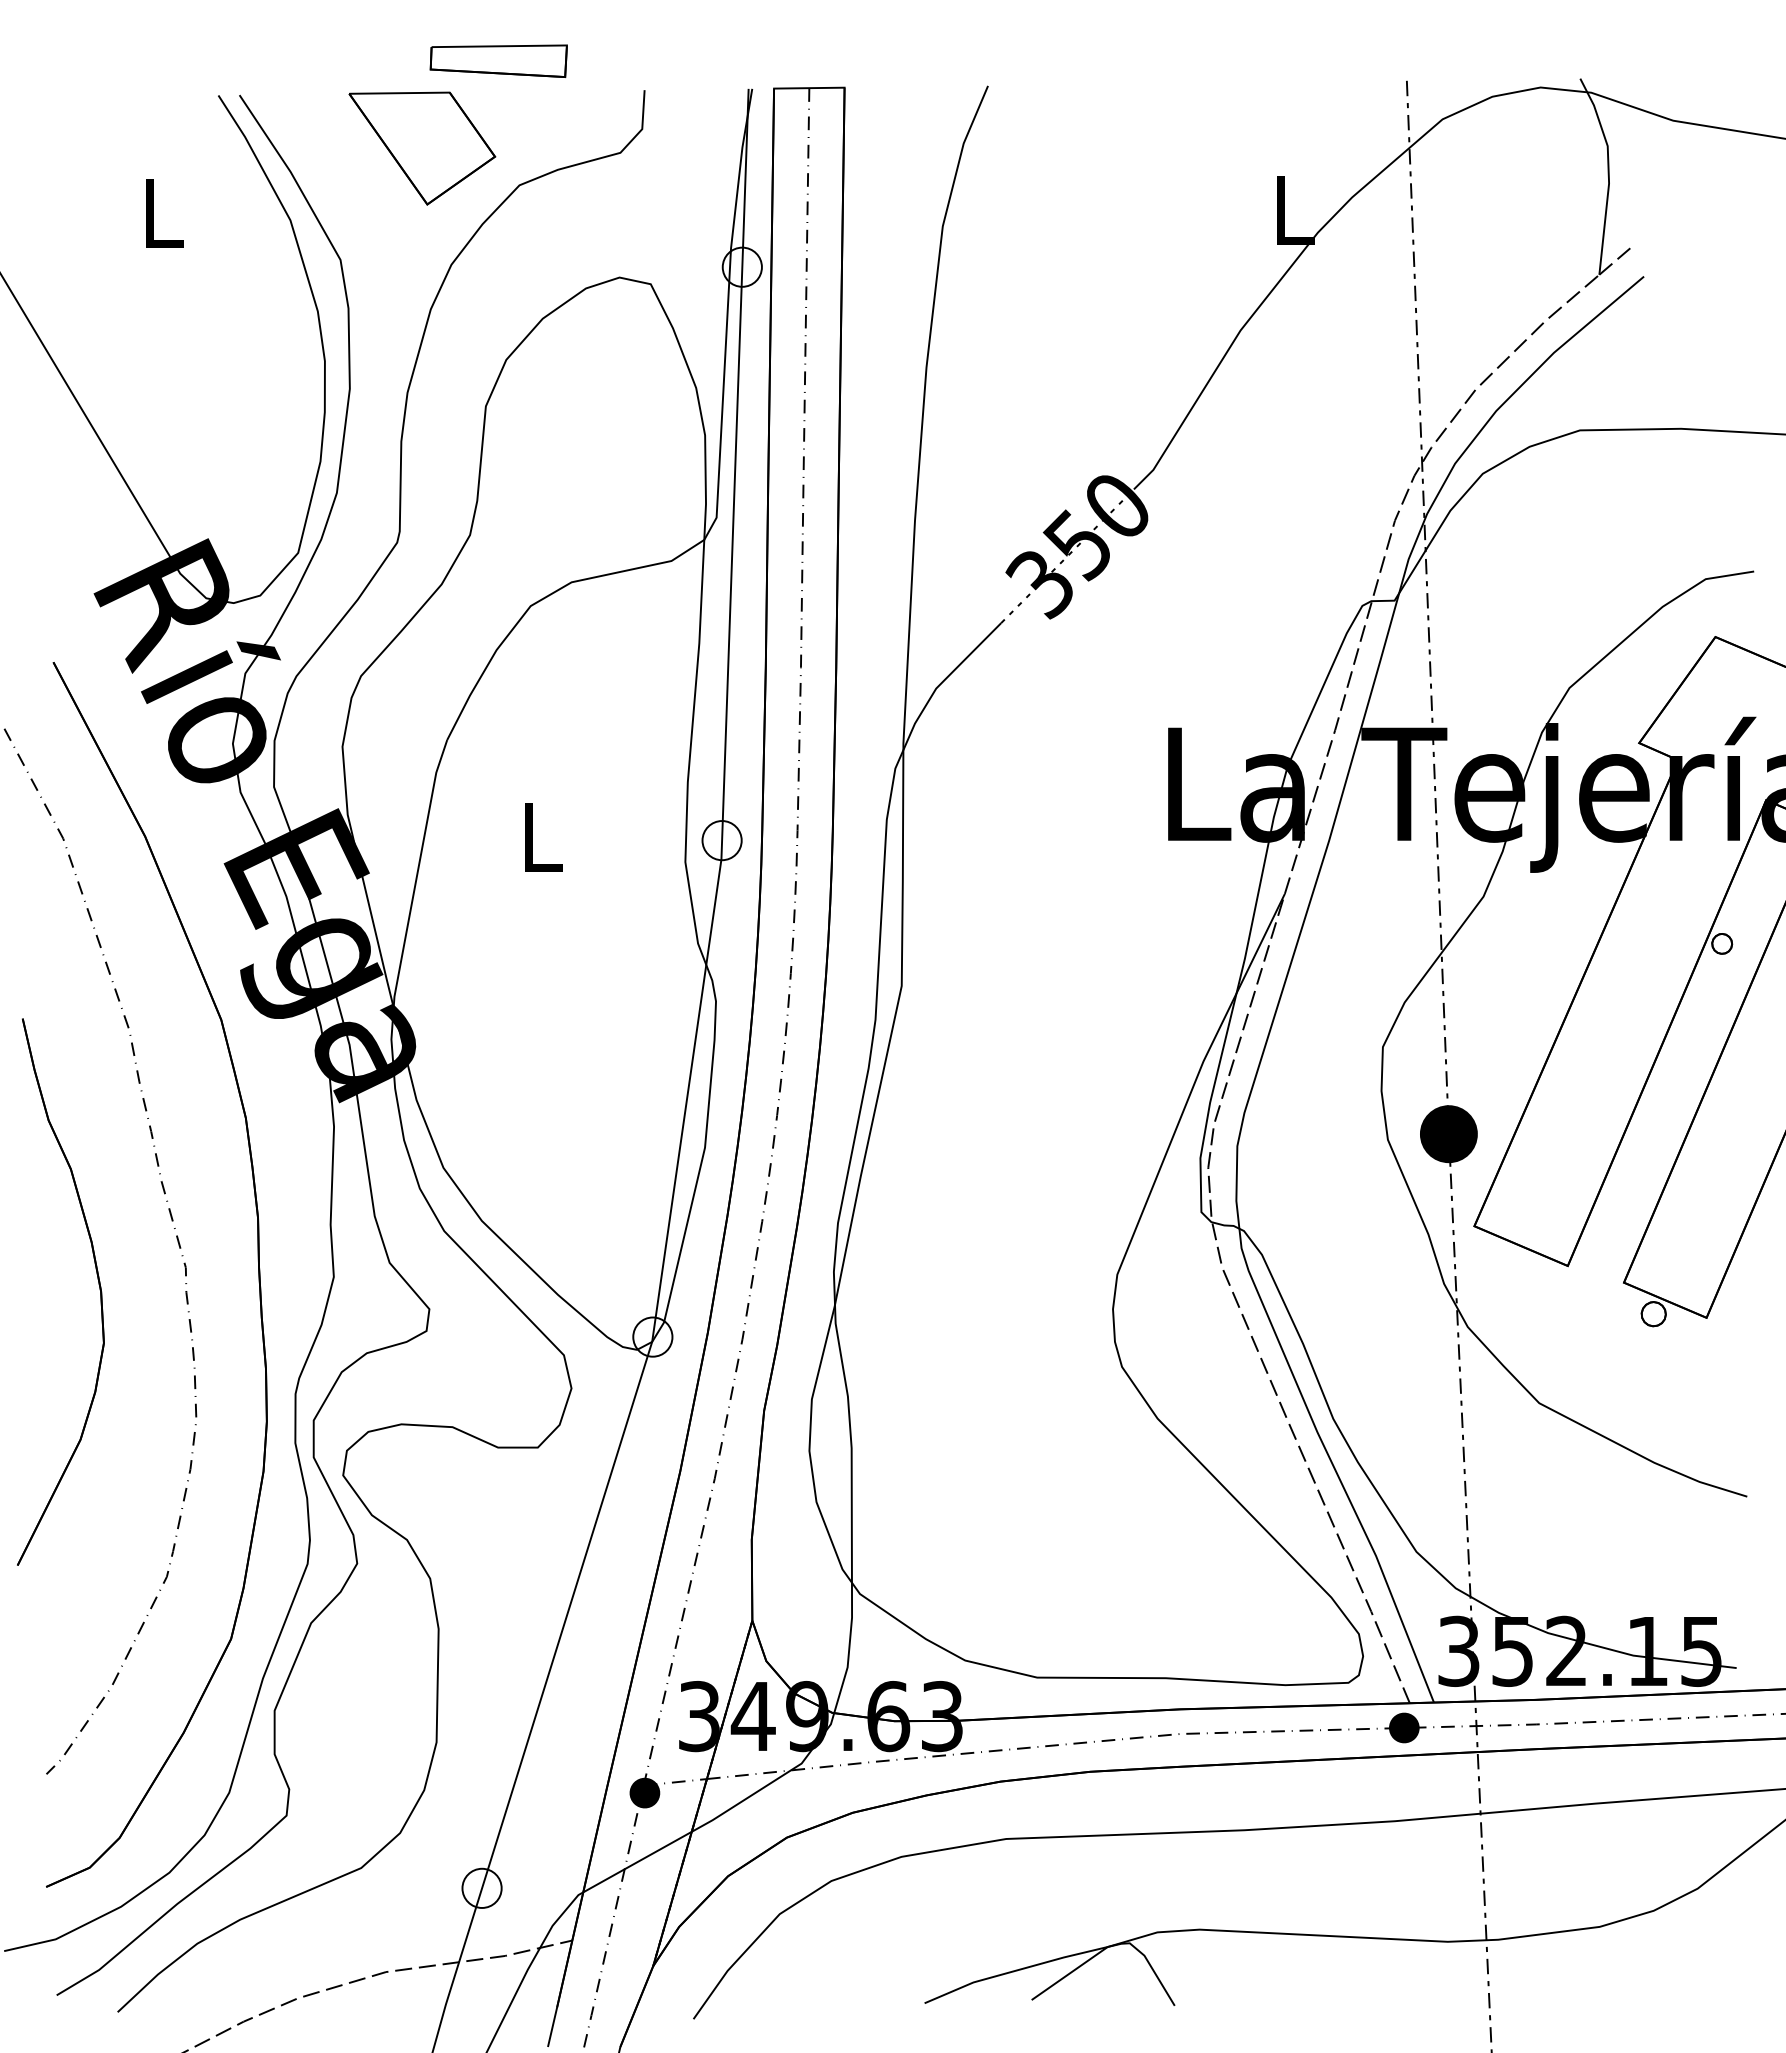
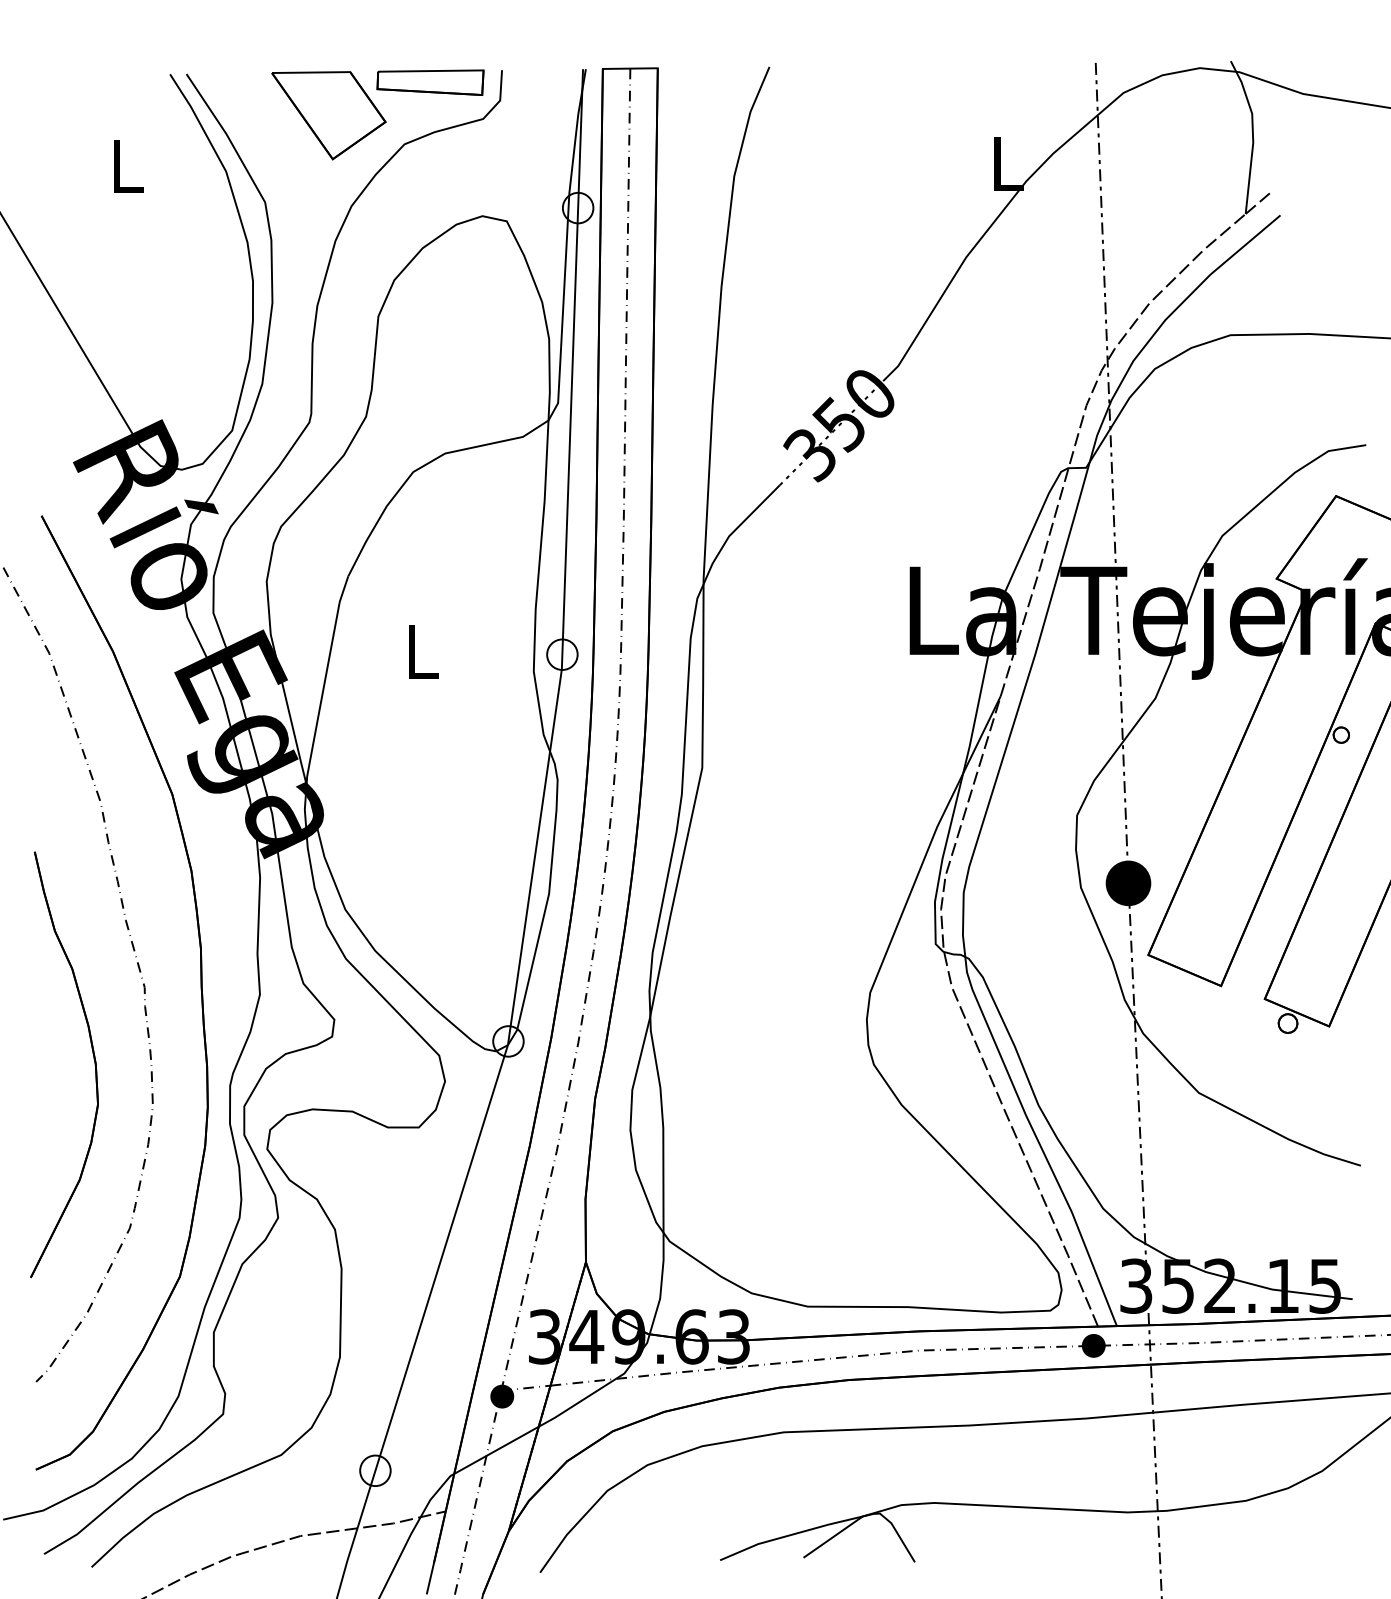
part: (498, 60) -> (430, 82), moved
part: (98, 1284) -> (93, 1058), moved

